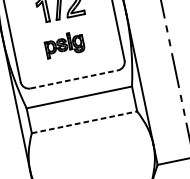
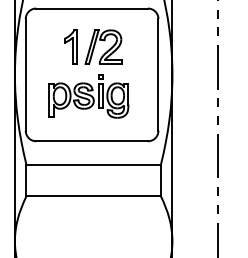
part: (64, 44) -> (88, 96), size x1.67
line: (74, 79) -> (92, 141), dashed -> solid
line: (85, 122) -> (94, 196), dashed -> solid

